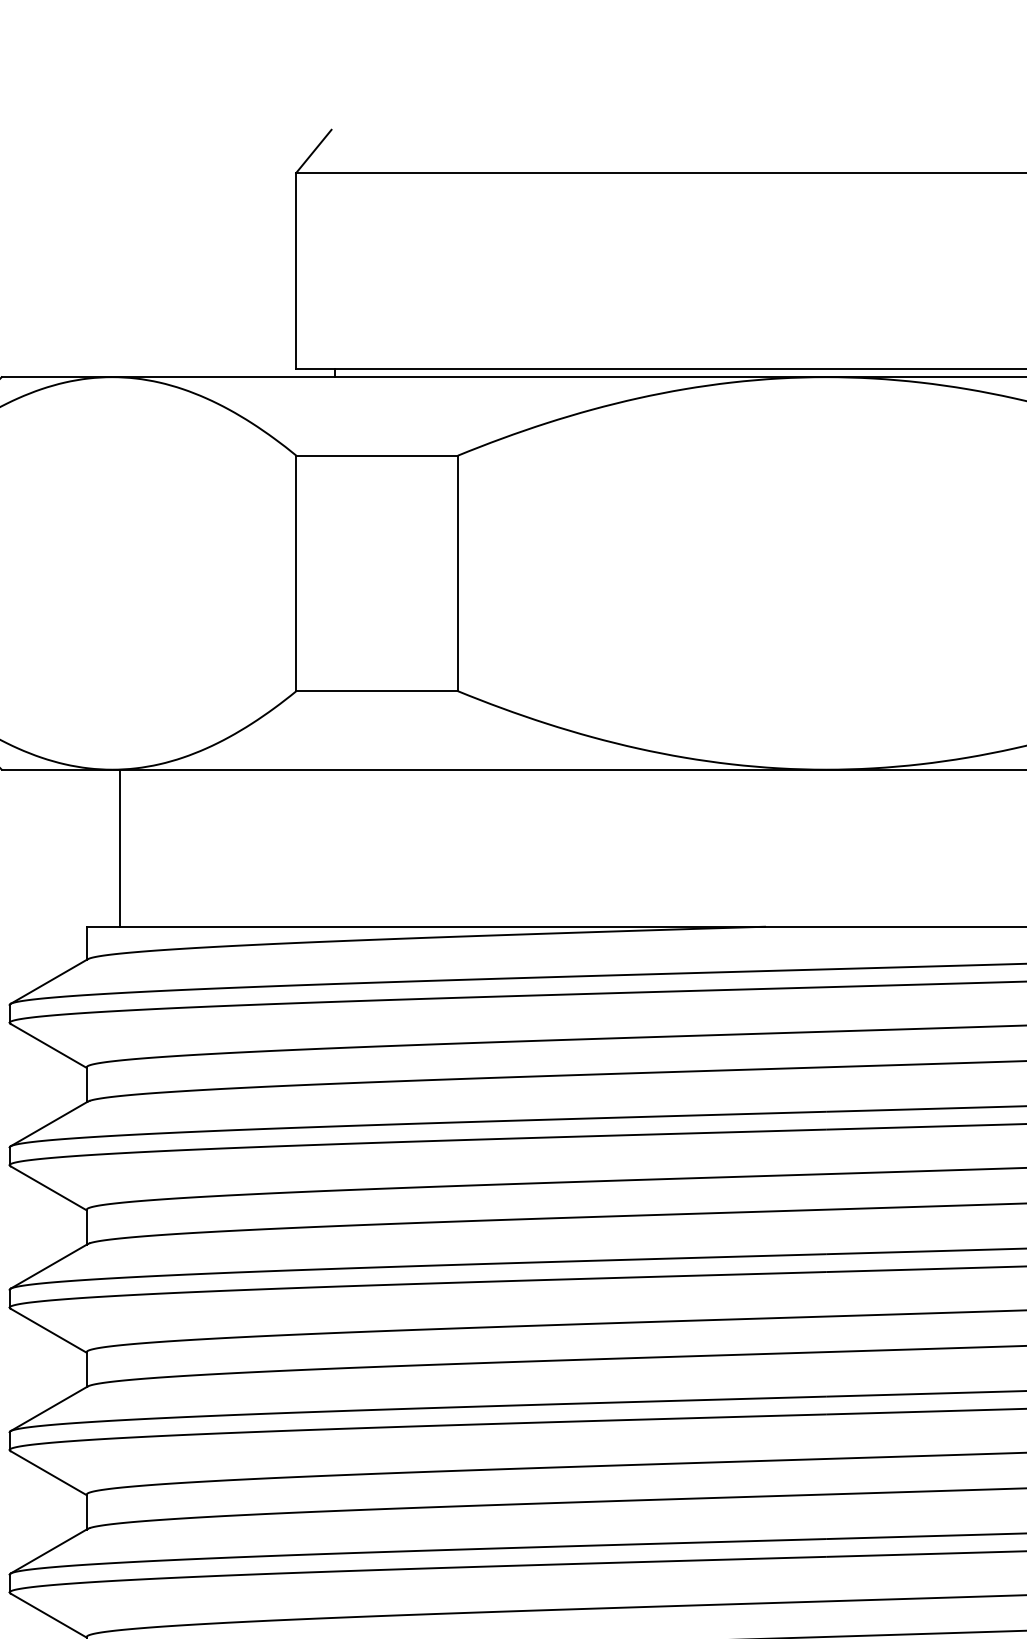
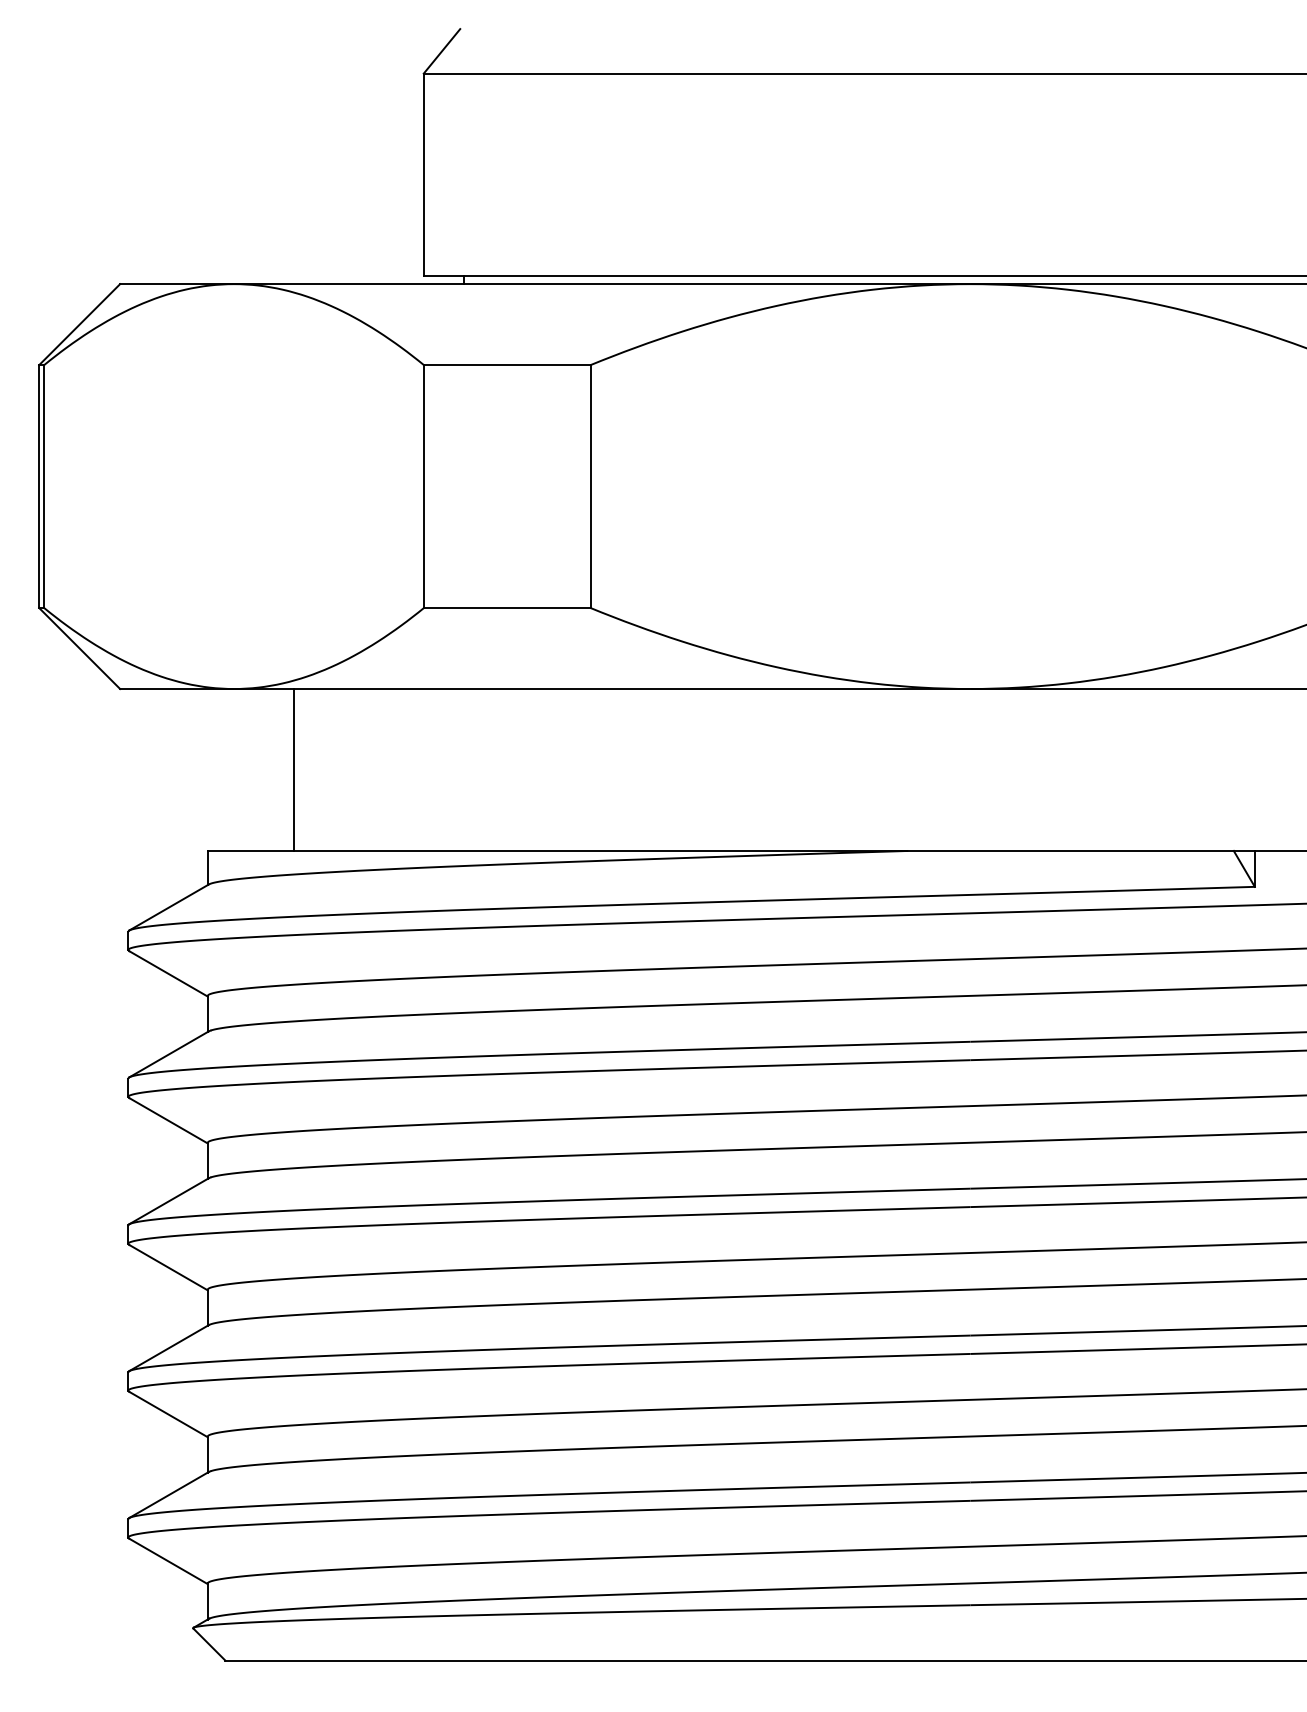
line: (119, 847) -> (293, 769), moved

